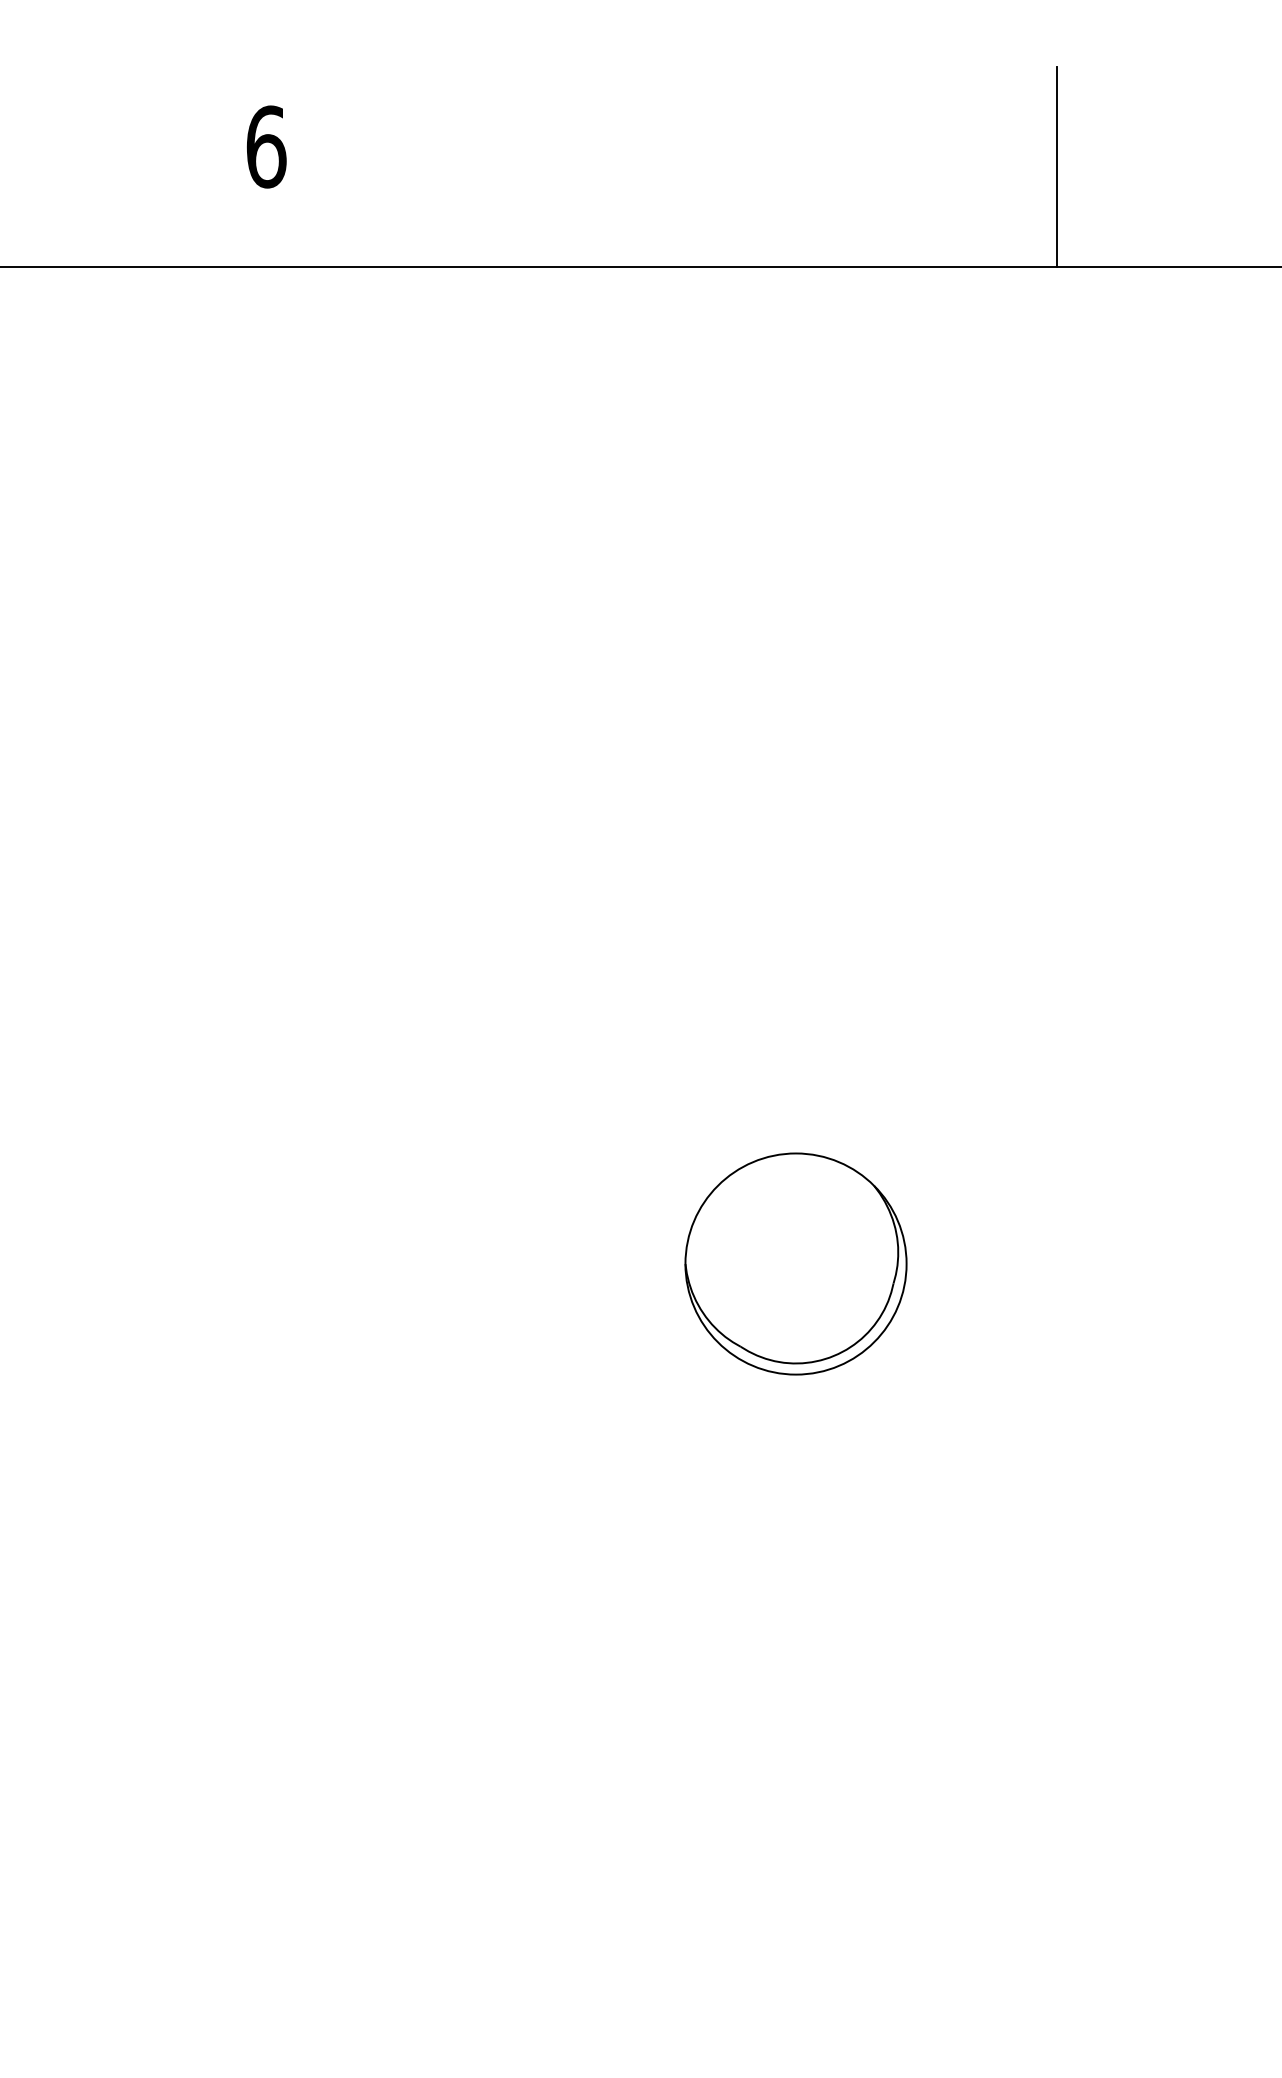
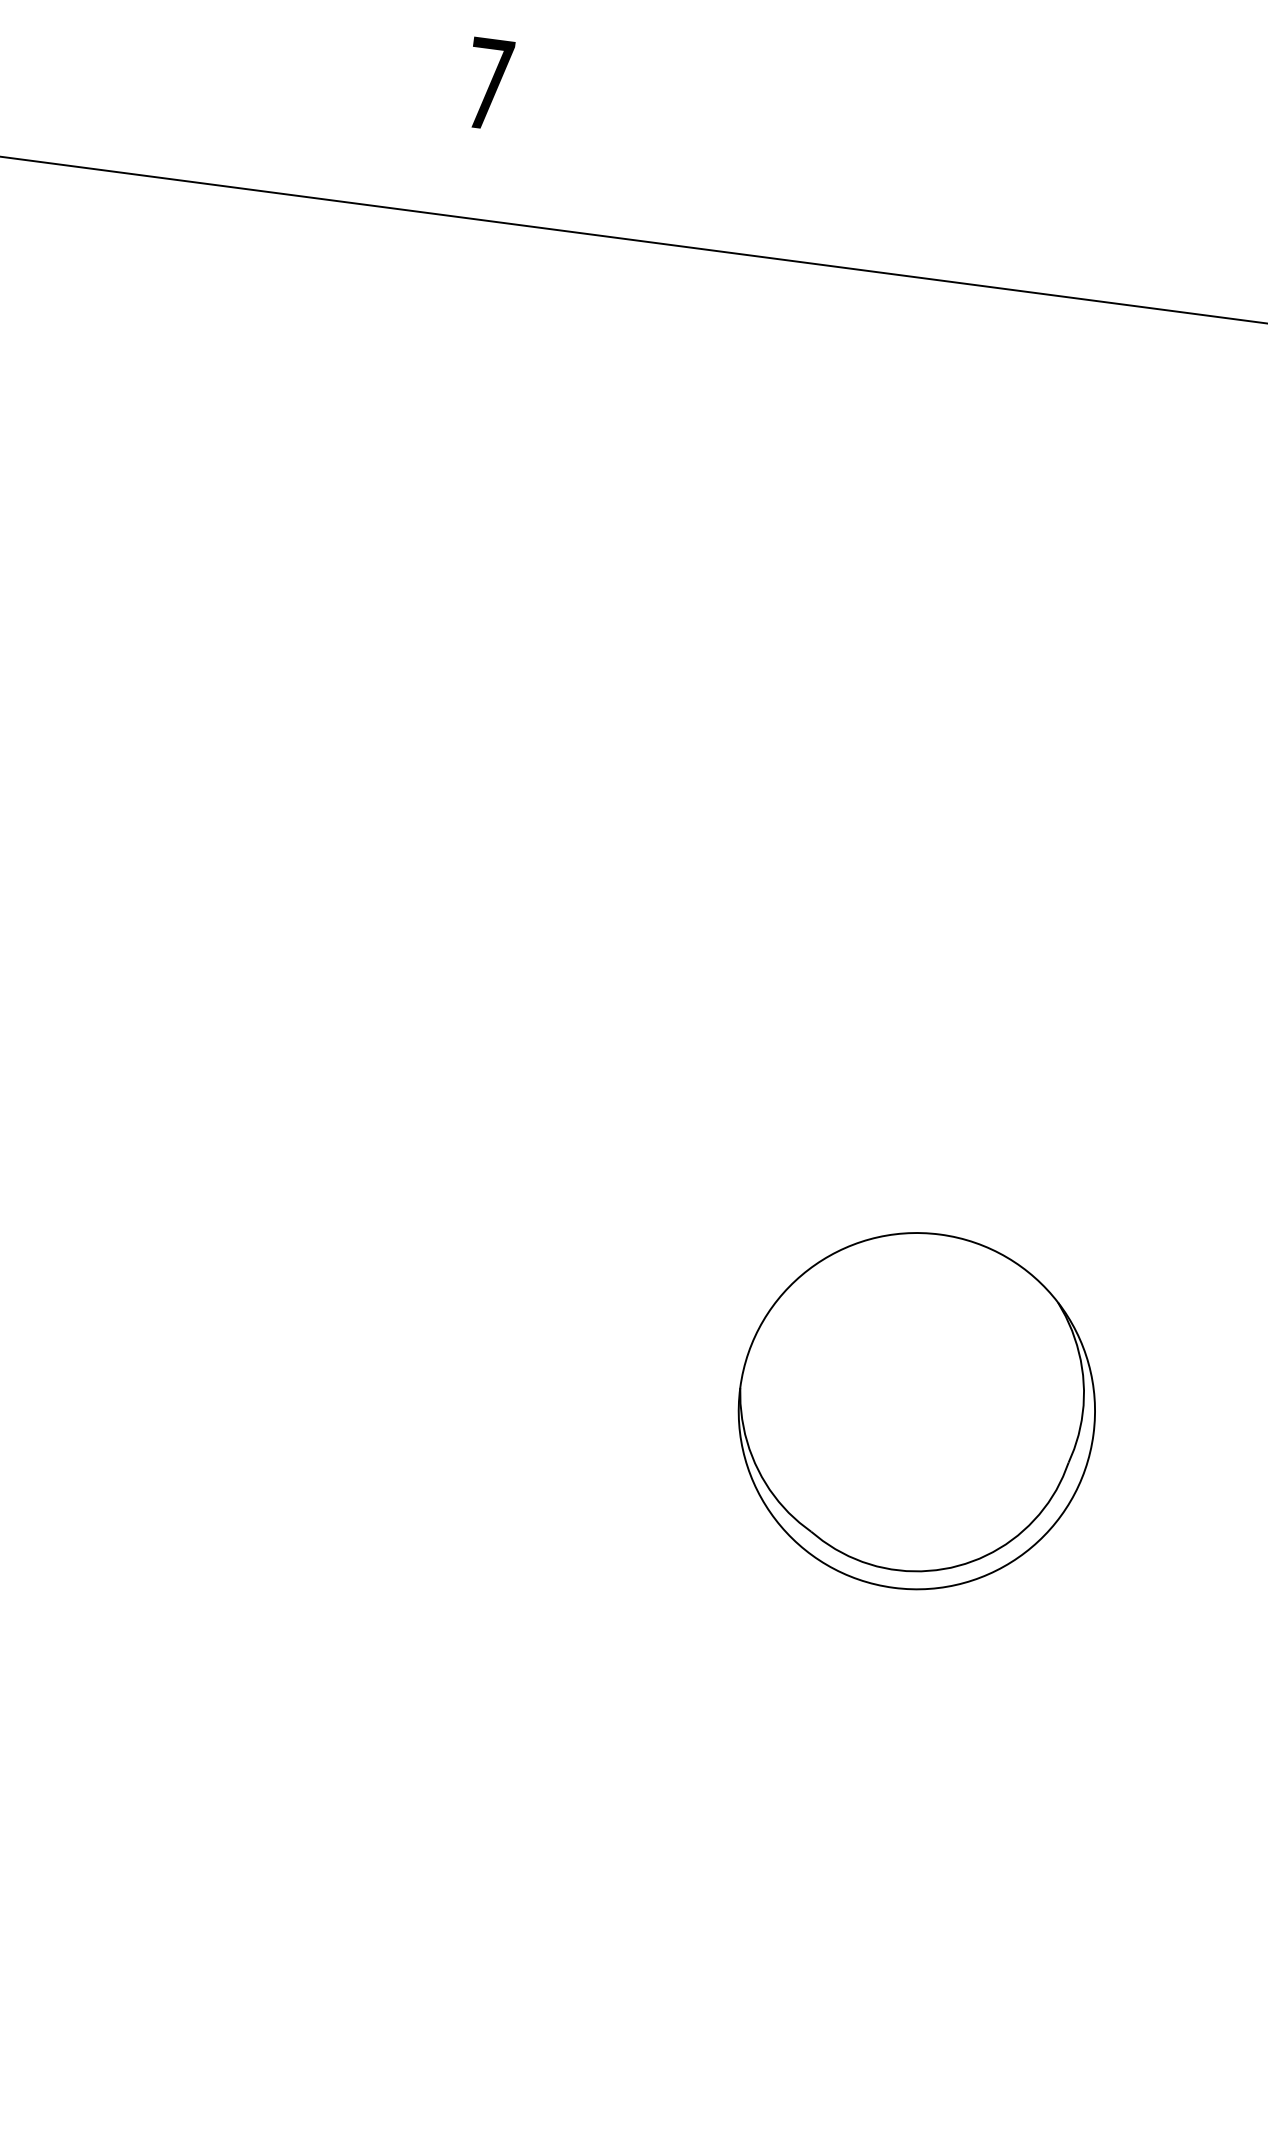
text: (266, 146) -> (489, 83), 6 -> 7
part: (795, 1263) -> (916, 1410), size x1.43

